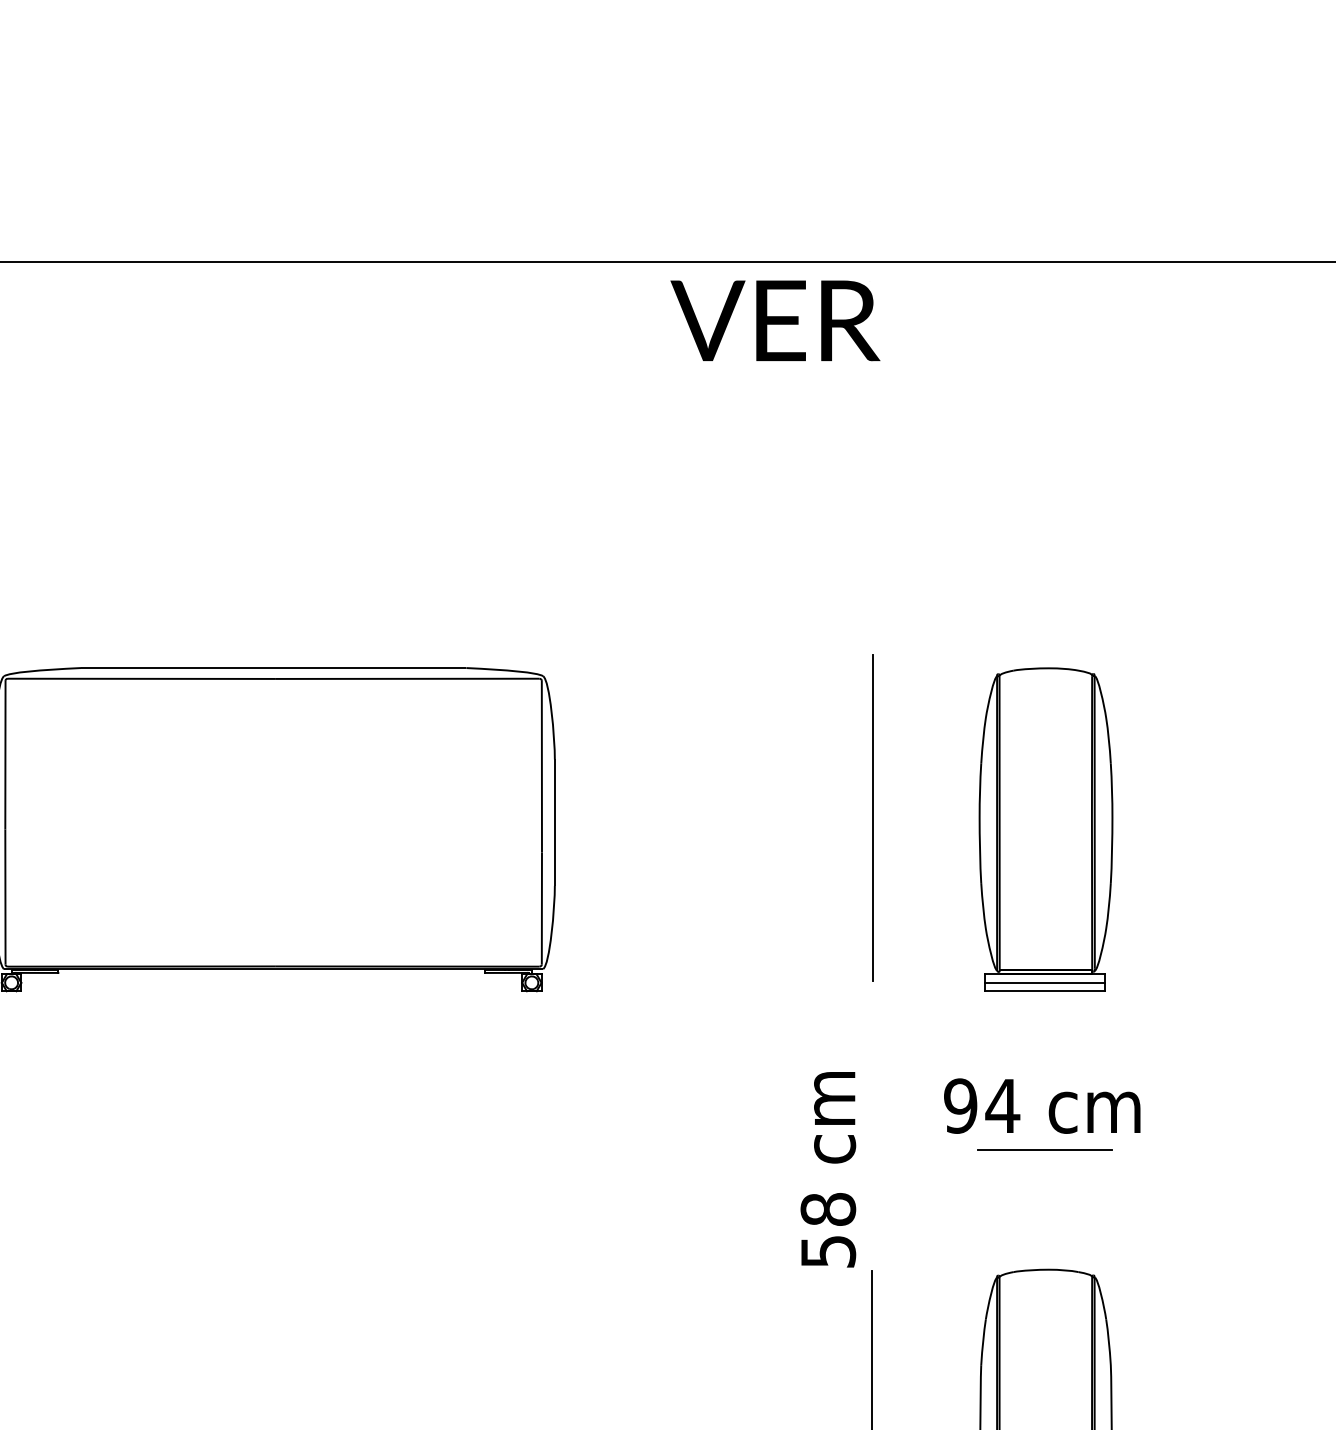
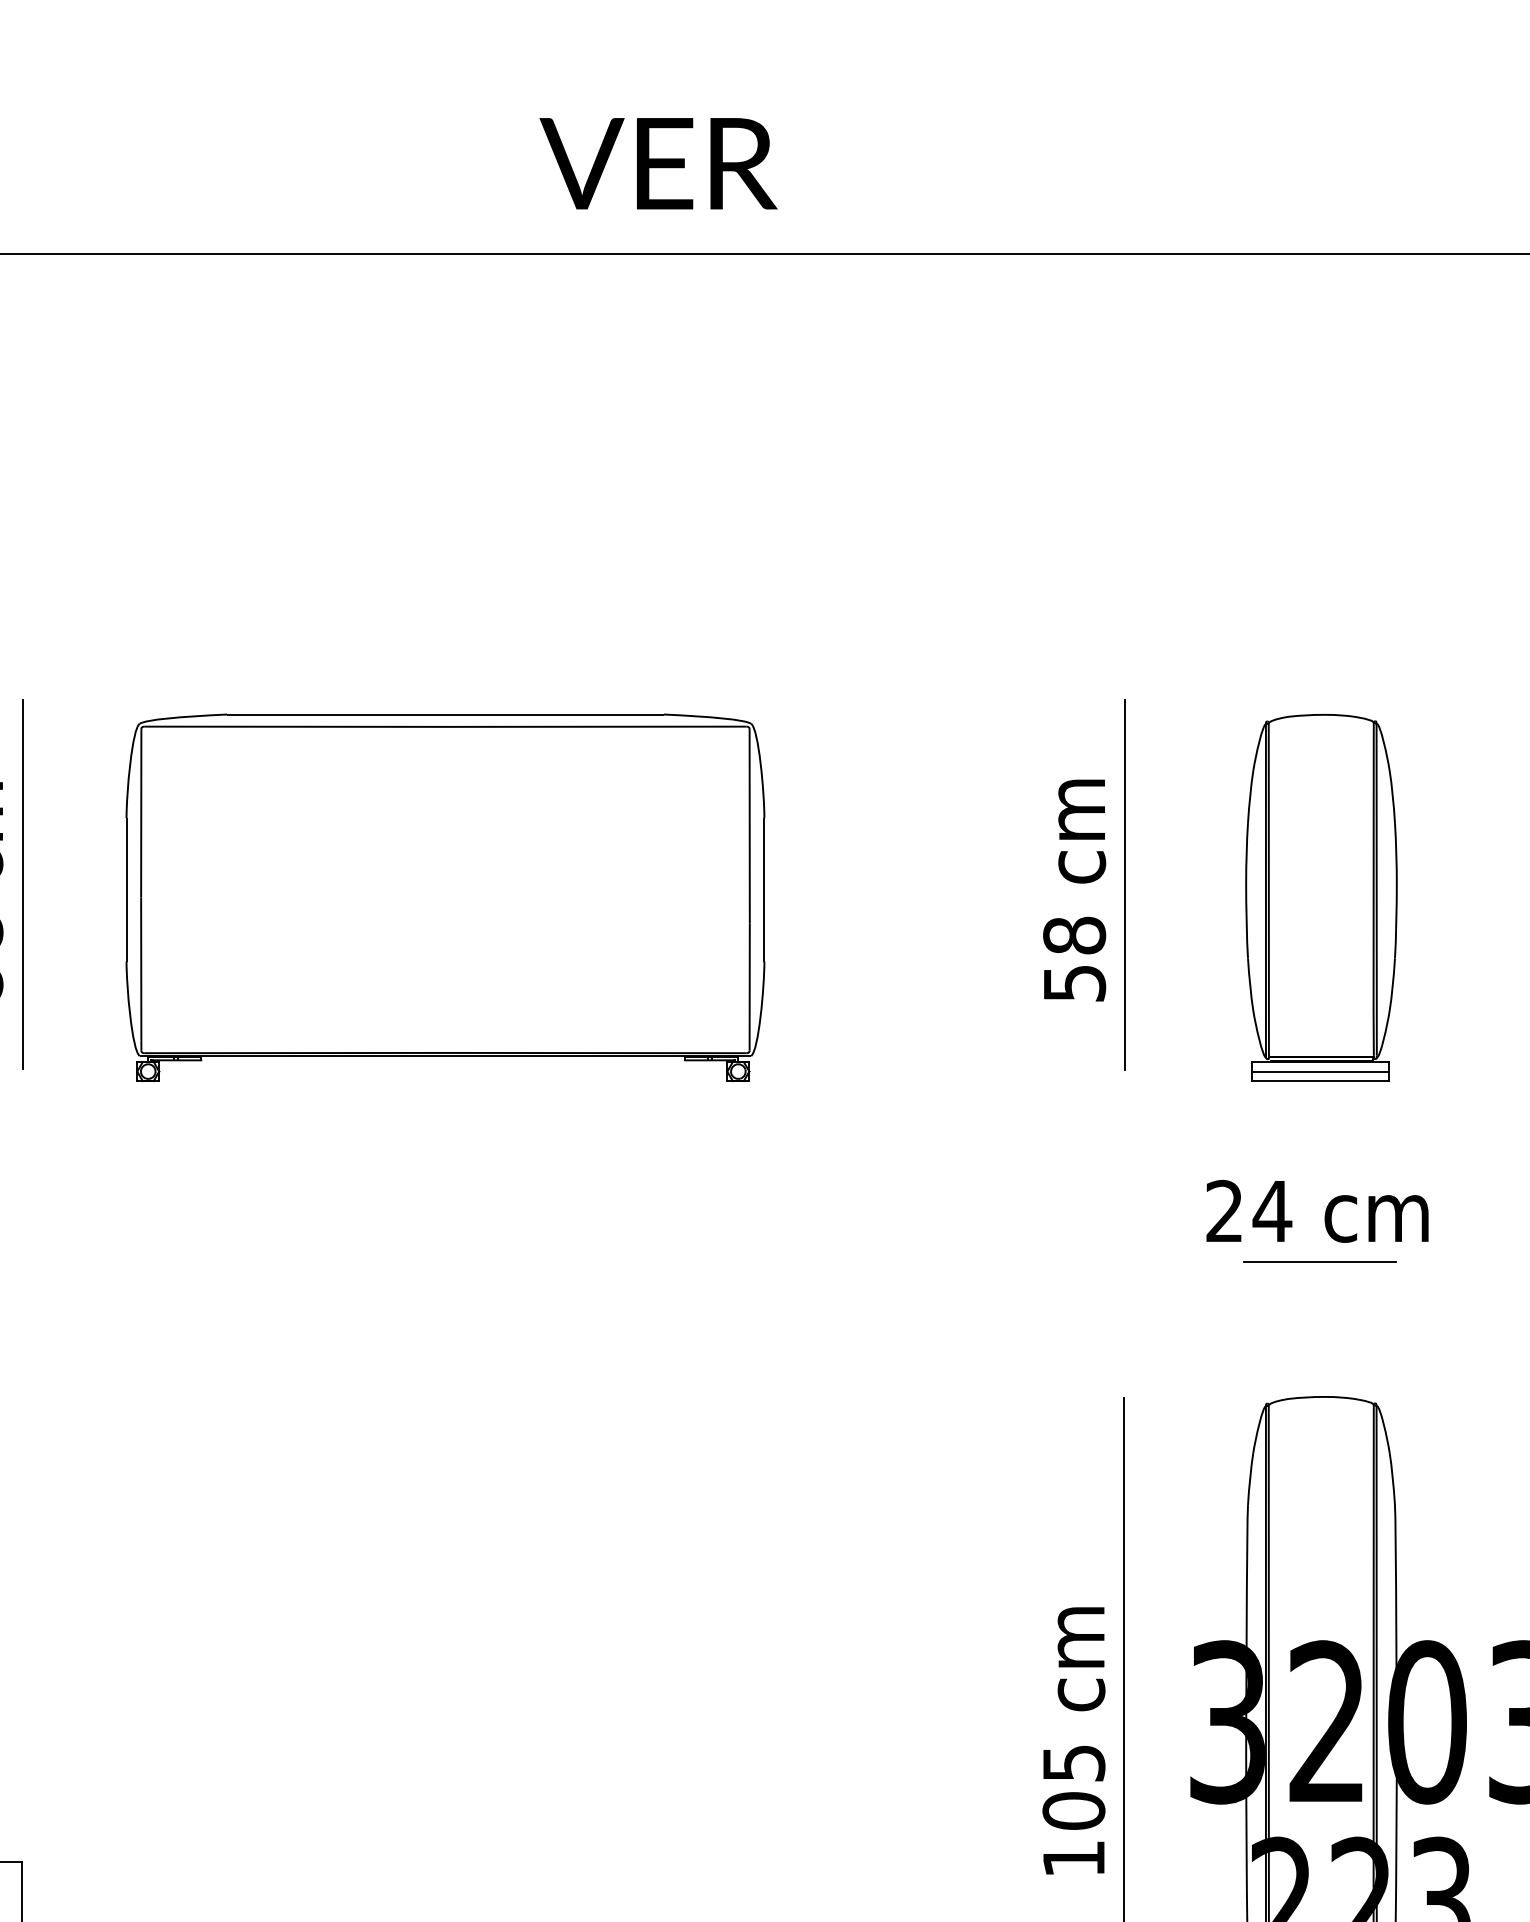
text: (775, 320) -> (658, 163), moved
text: (960, 1106) -> (1224, 1211), 94 -> 24
text: (828, 1169) -> (1074, 890), moved

